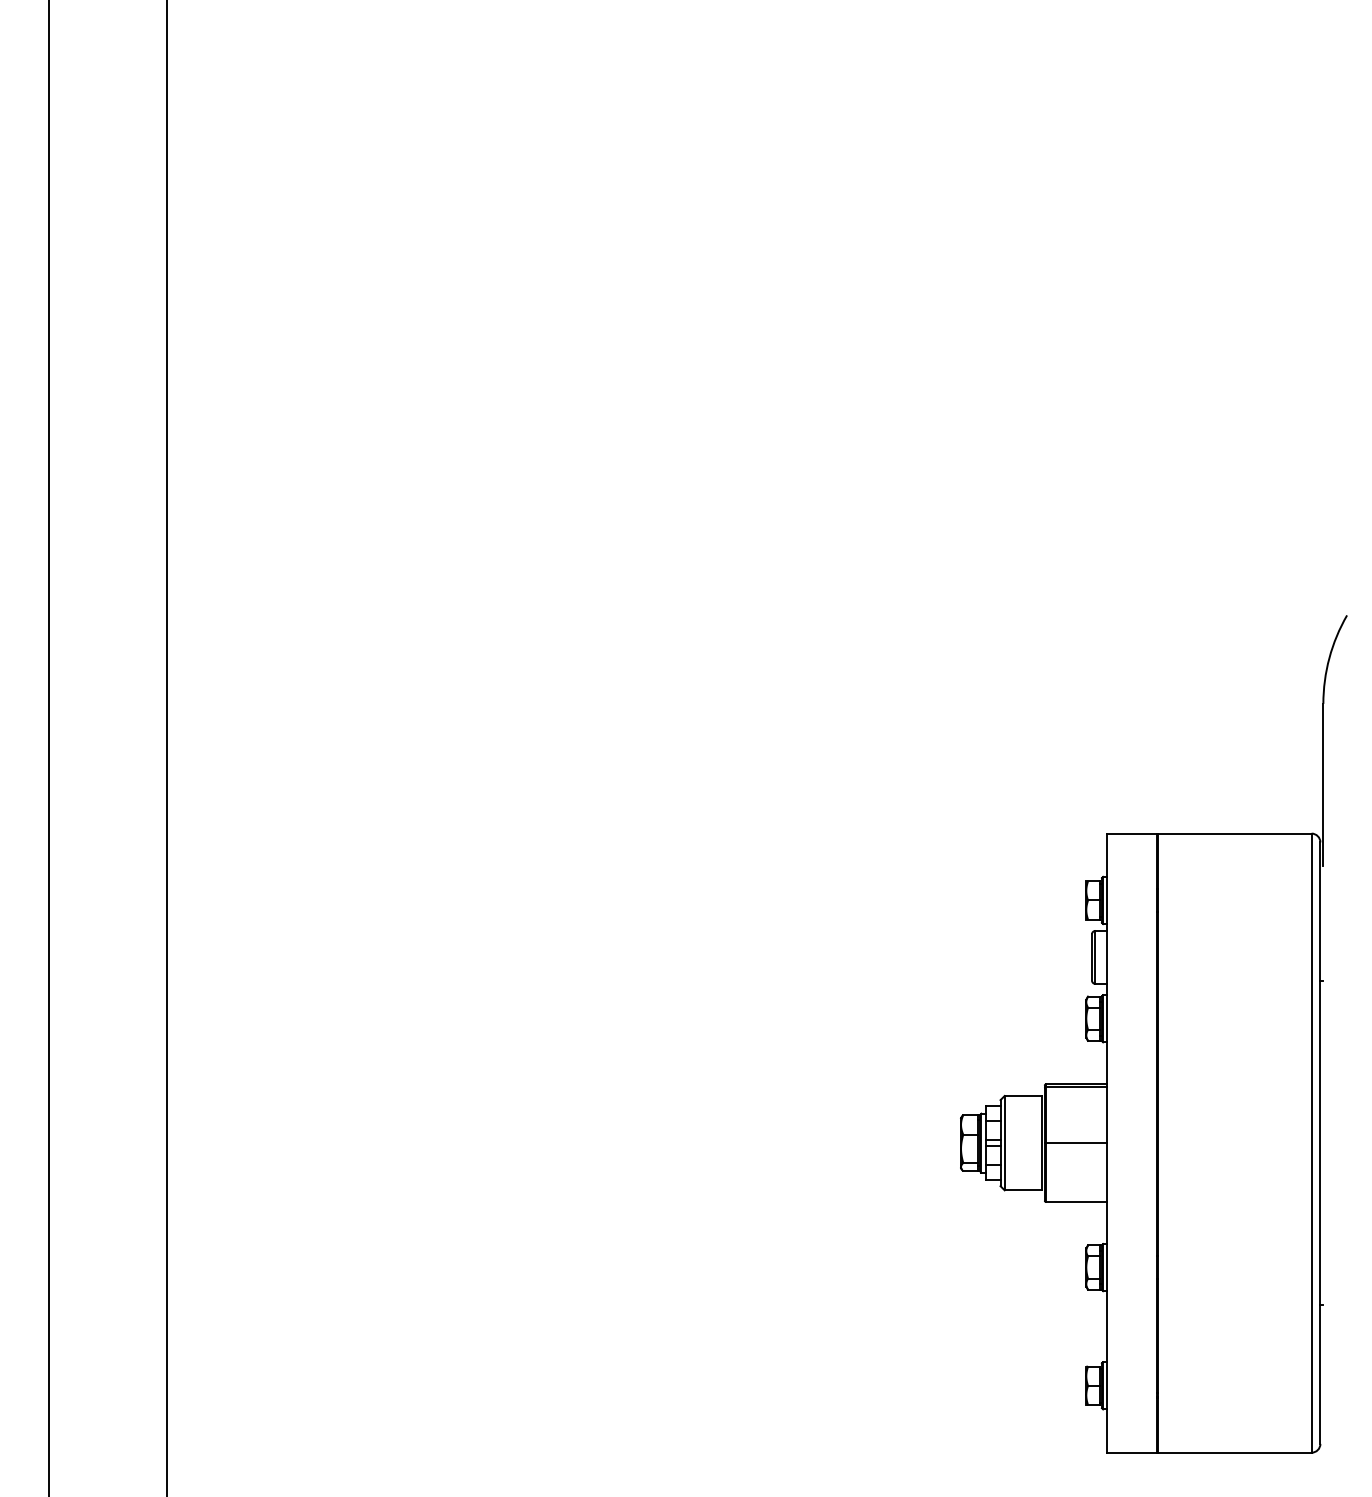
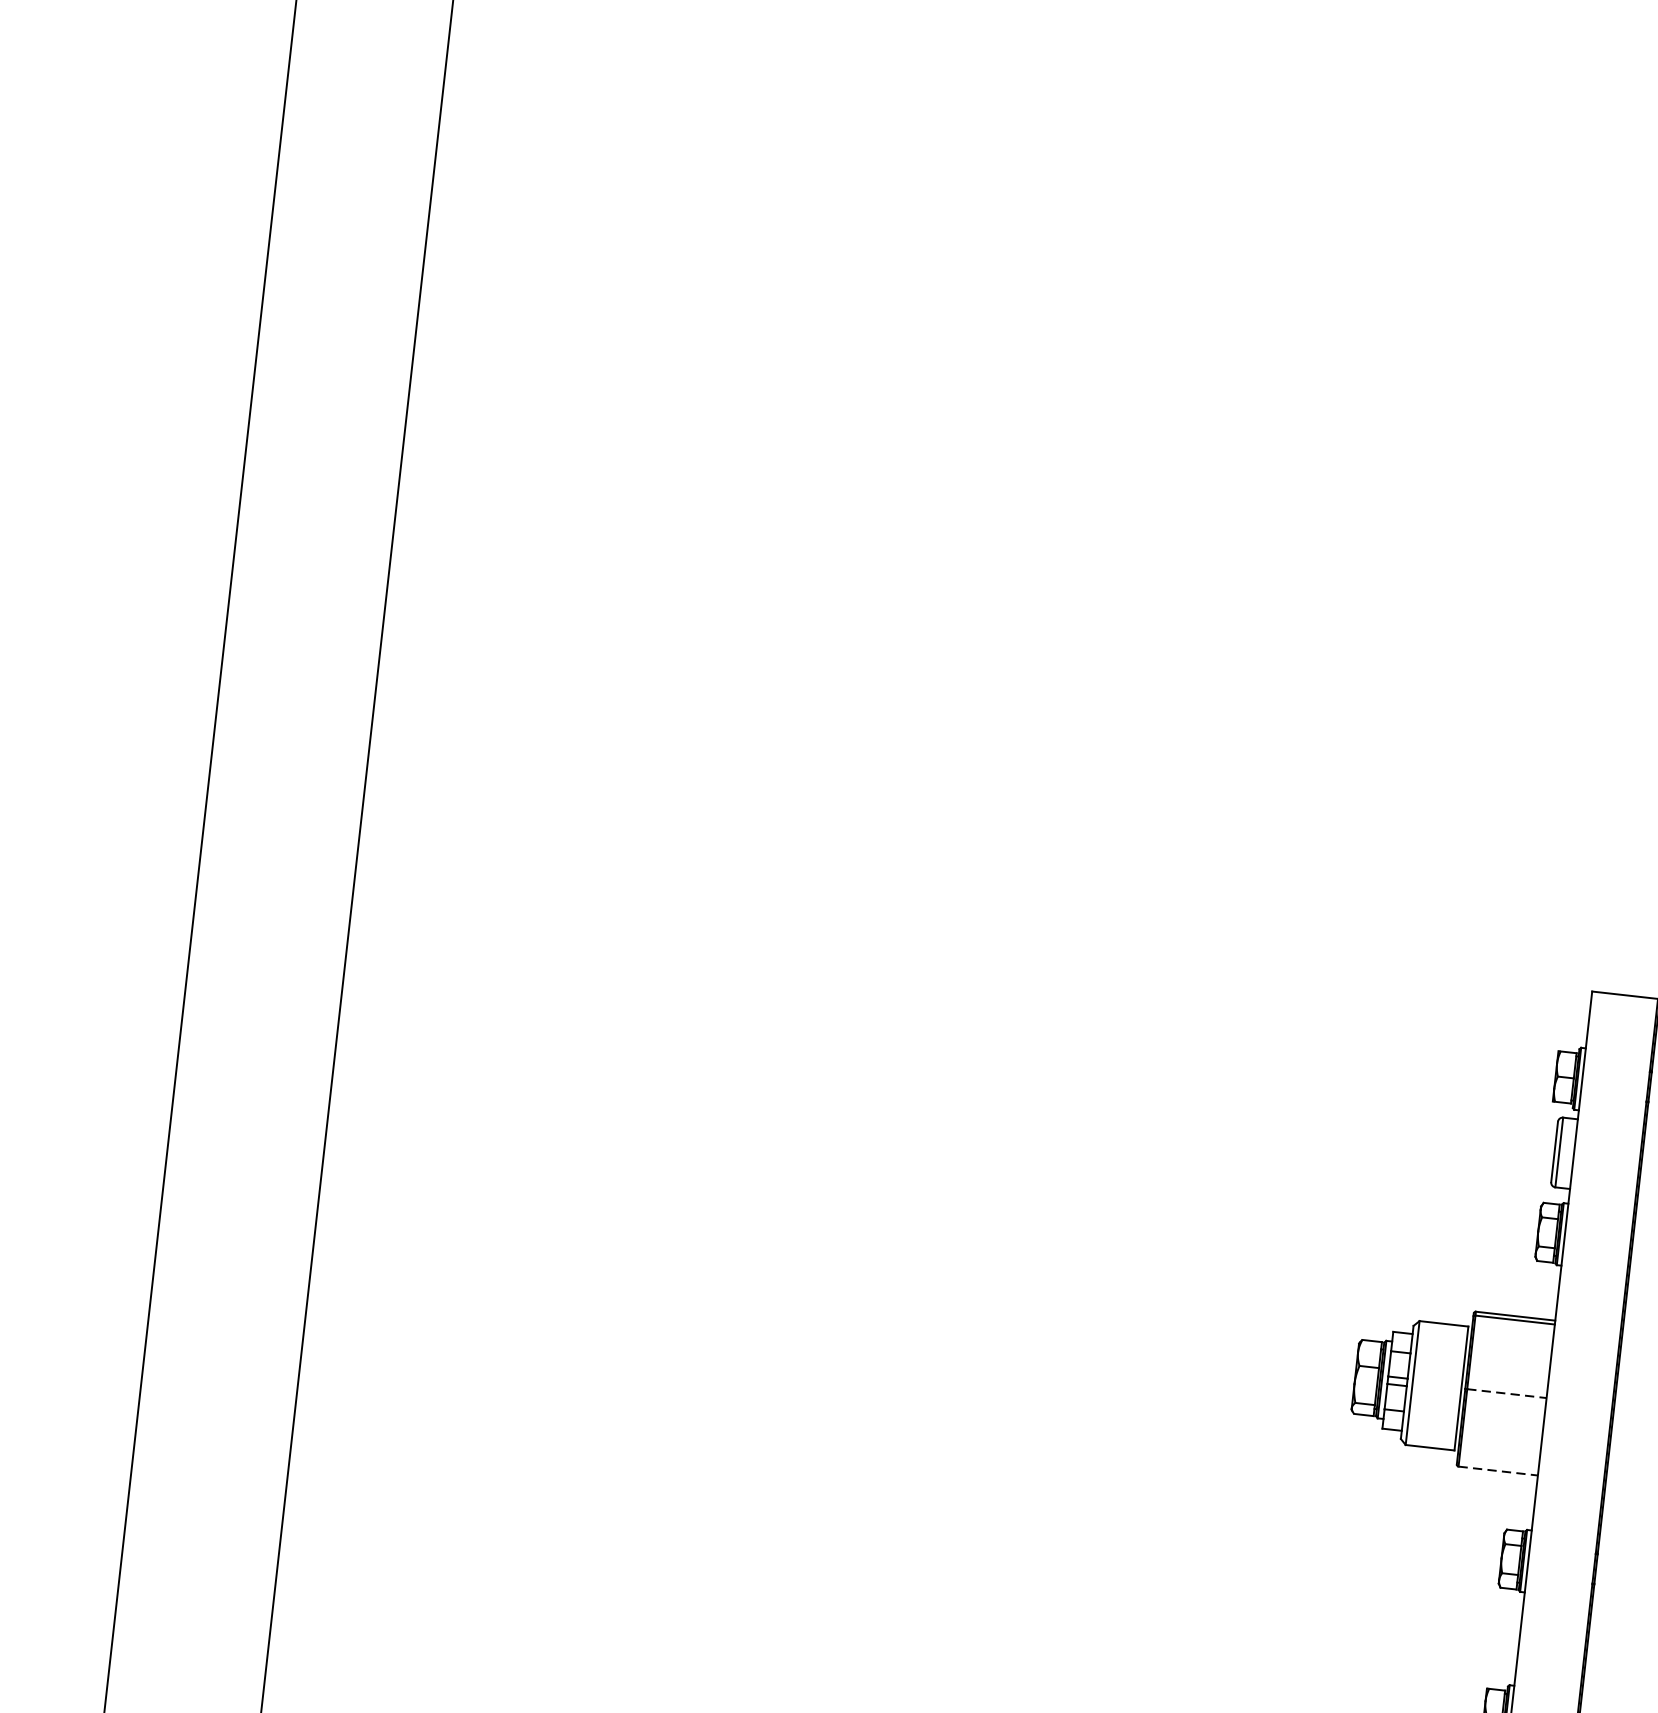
line: (1076, 1143) -> (1506, 1394), solid -> dashed
line: (1076, 1202) -> (1498, 1471), solid -> dashed

